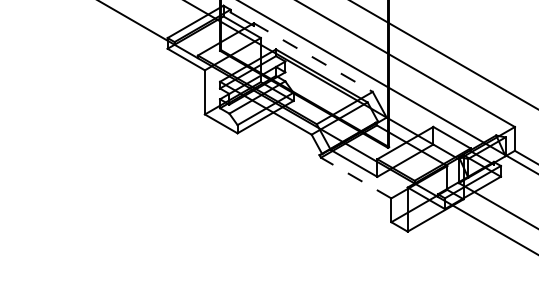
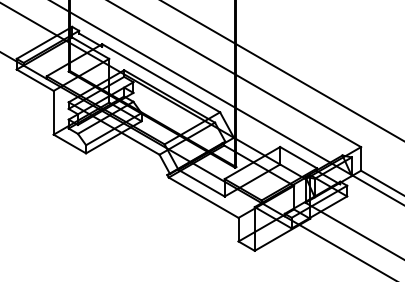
line: (313, 57) -> (161, 78), dashed -> solid
line: (356, 178) -> (203, 198), dashed -> solid

